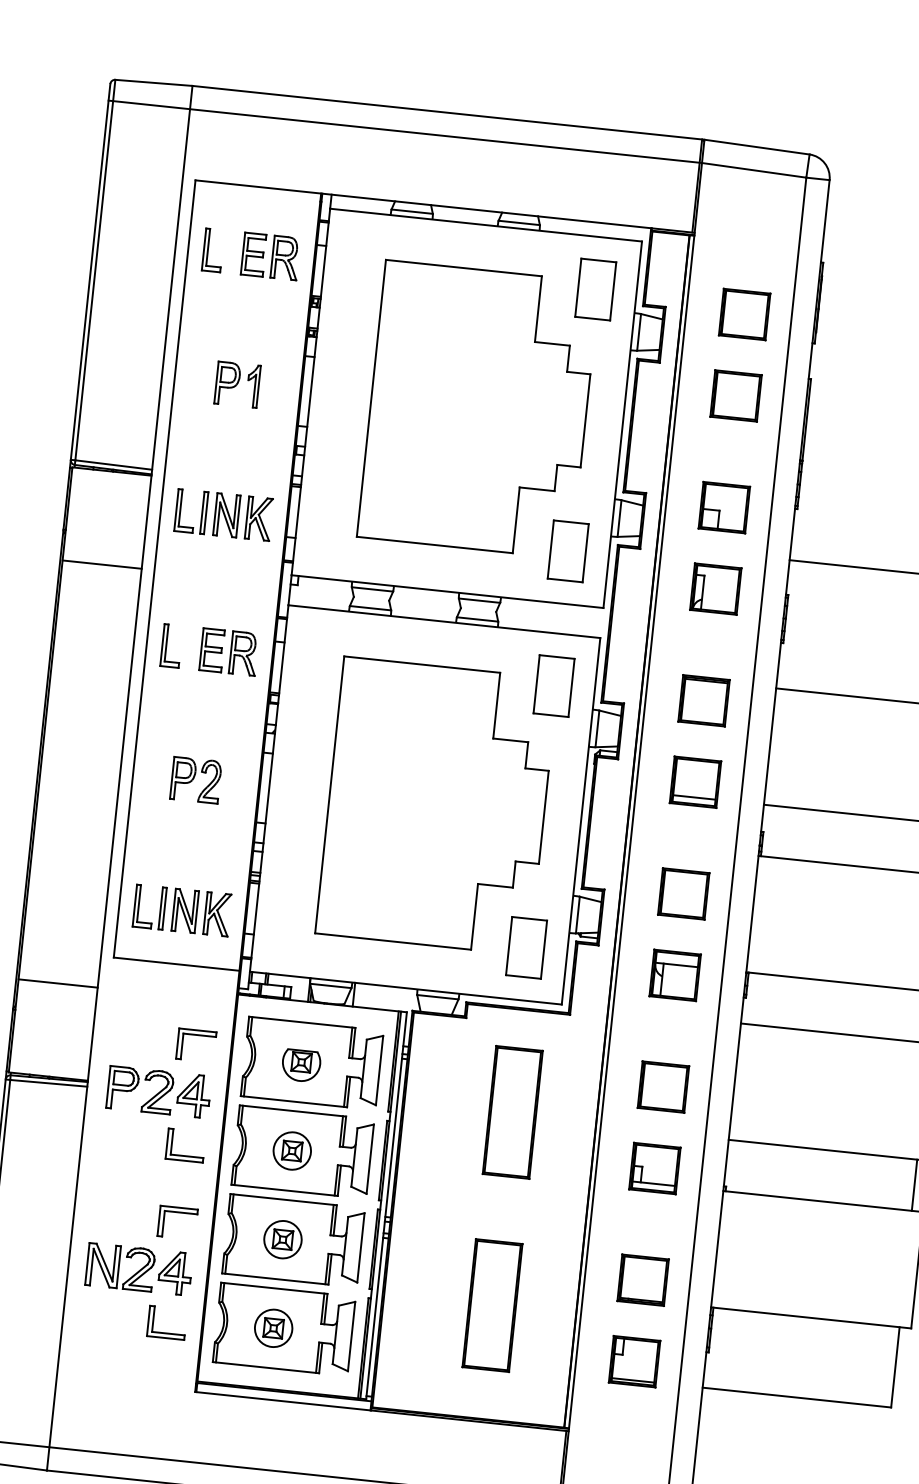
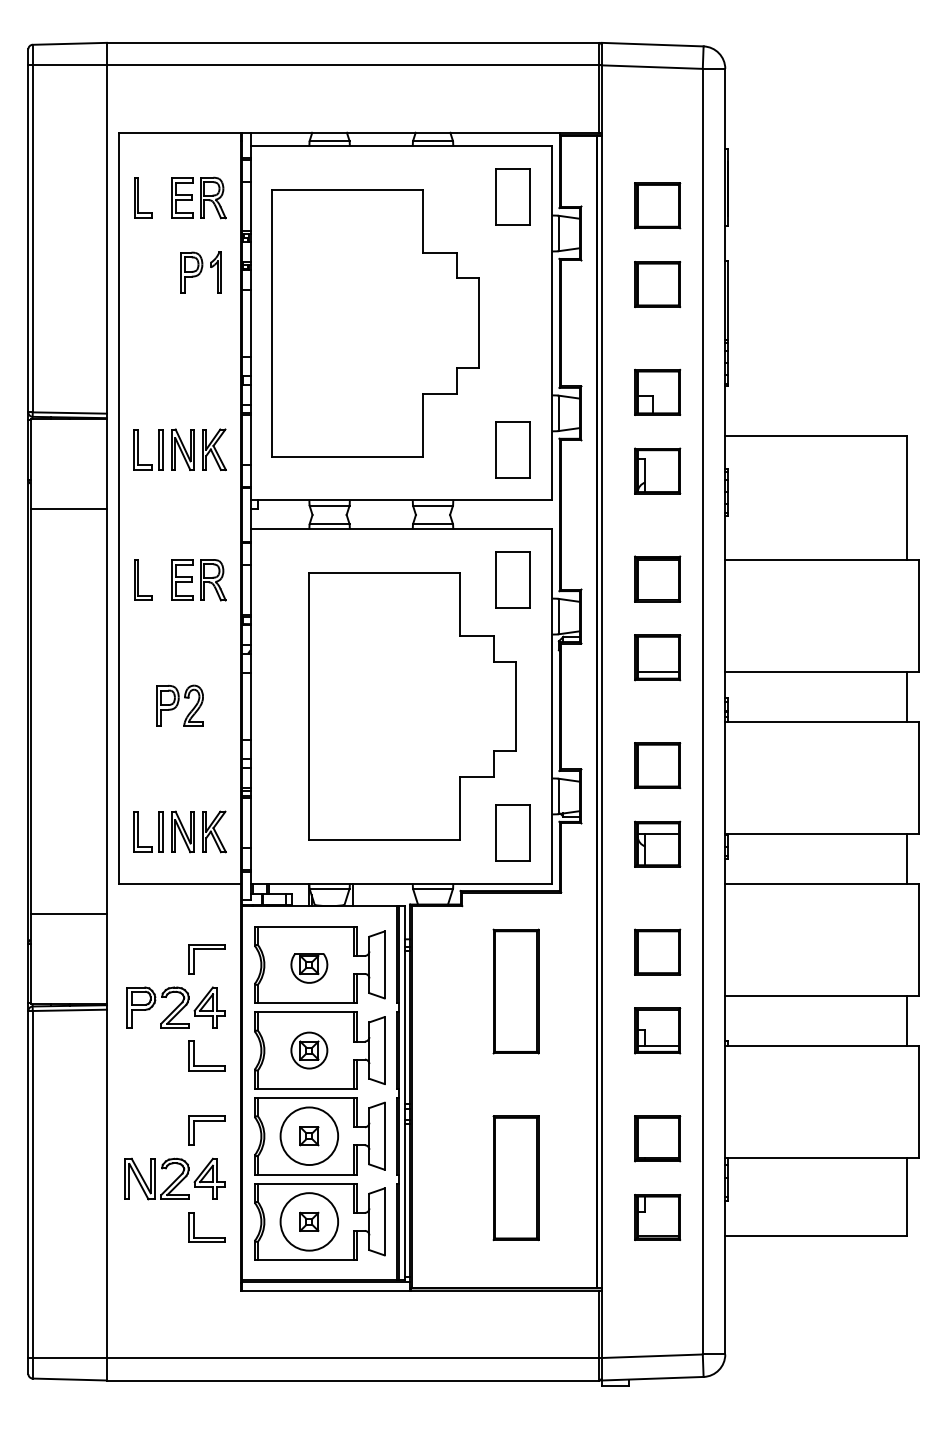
part: (236, 384) -> (200, 272), moved
part: (478, 409) -> (375, 323), moved
circle: (283, 1239) -> (309, 1136), size x1.6
circle: (273, 1327) -> (309, 1221), size x1.6

